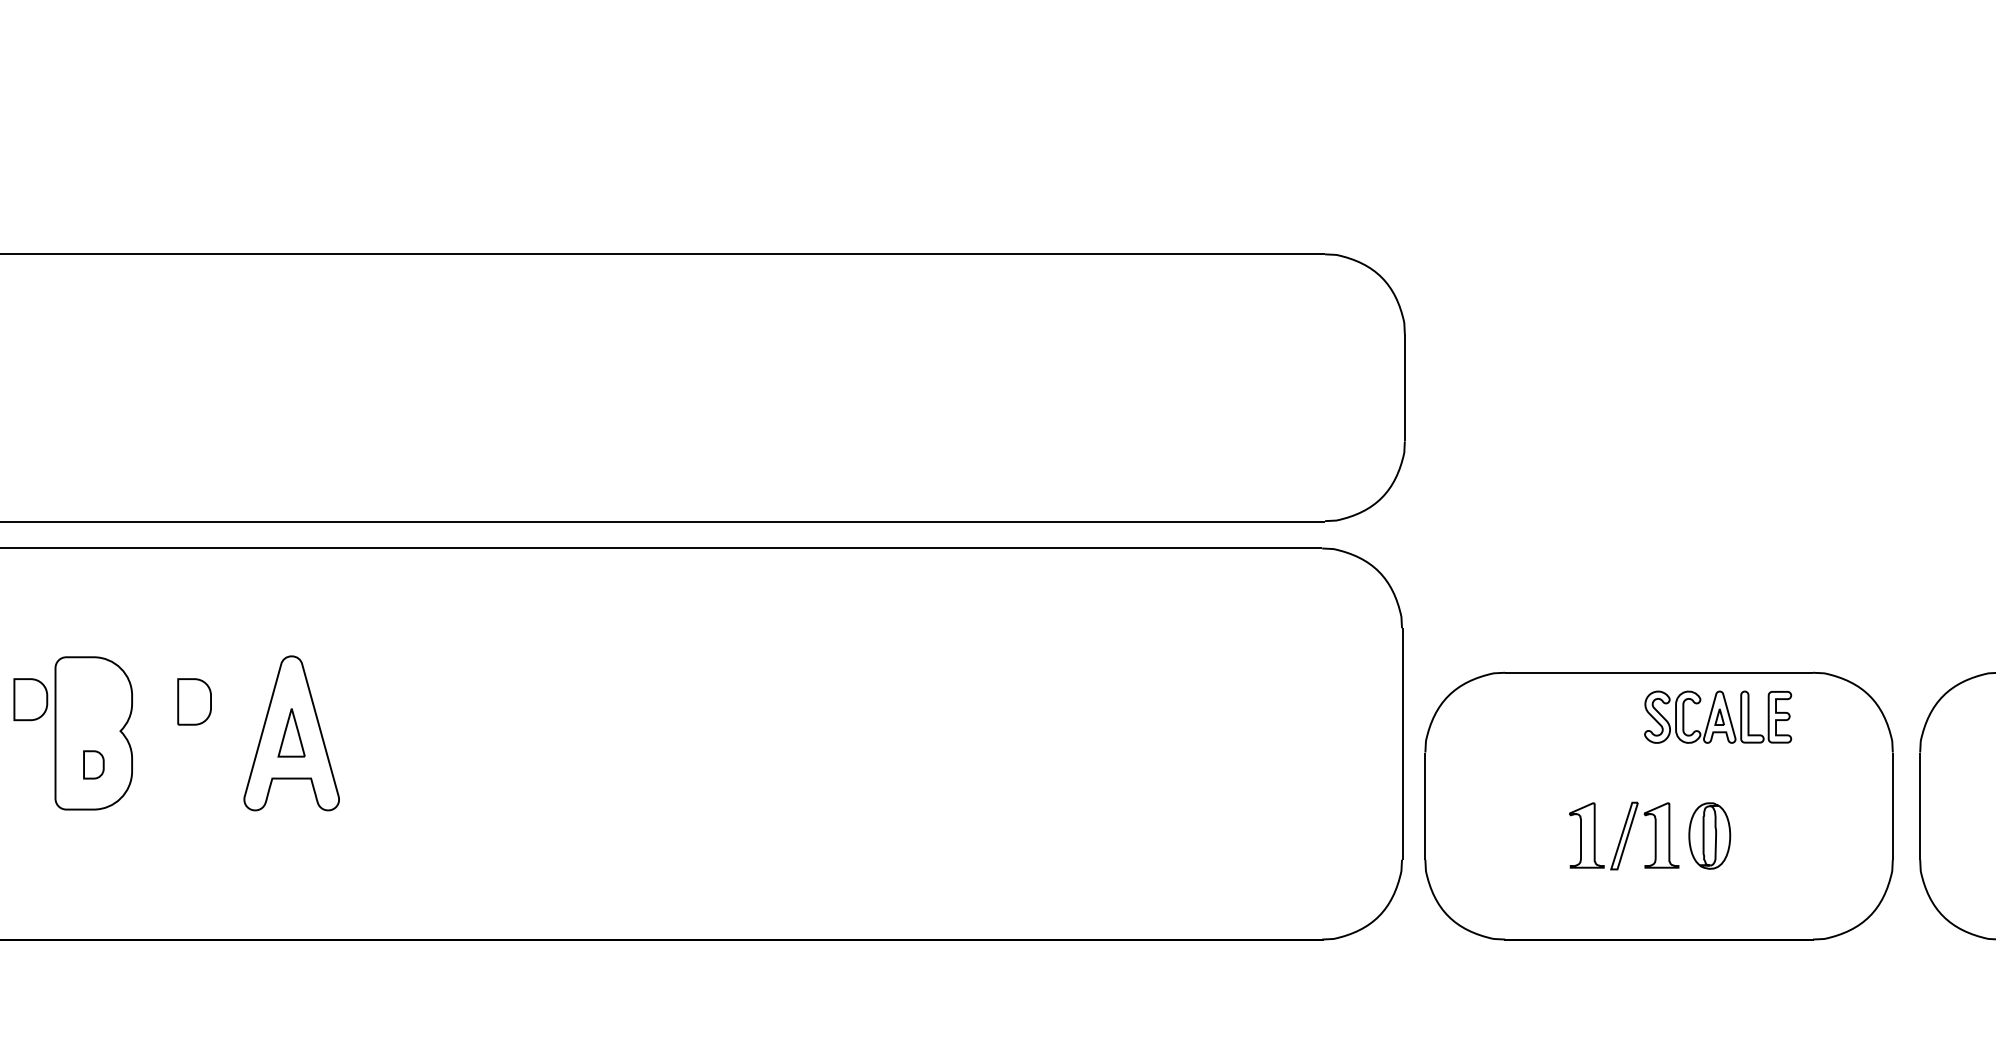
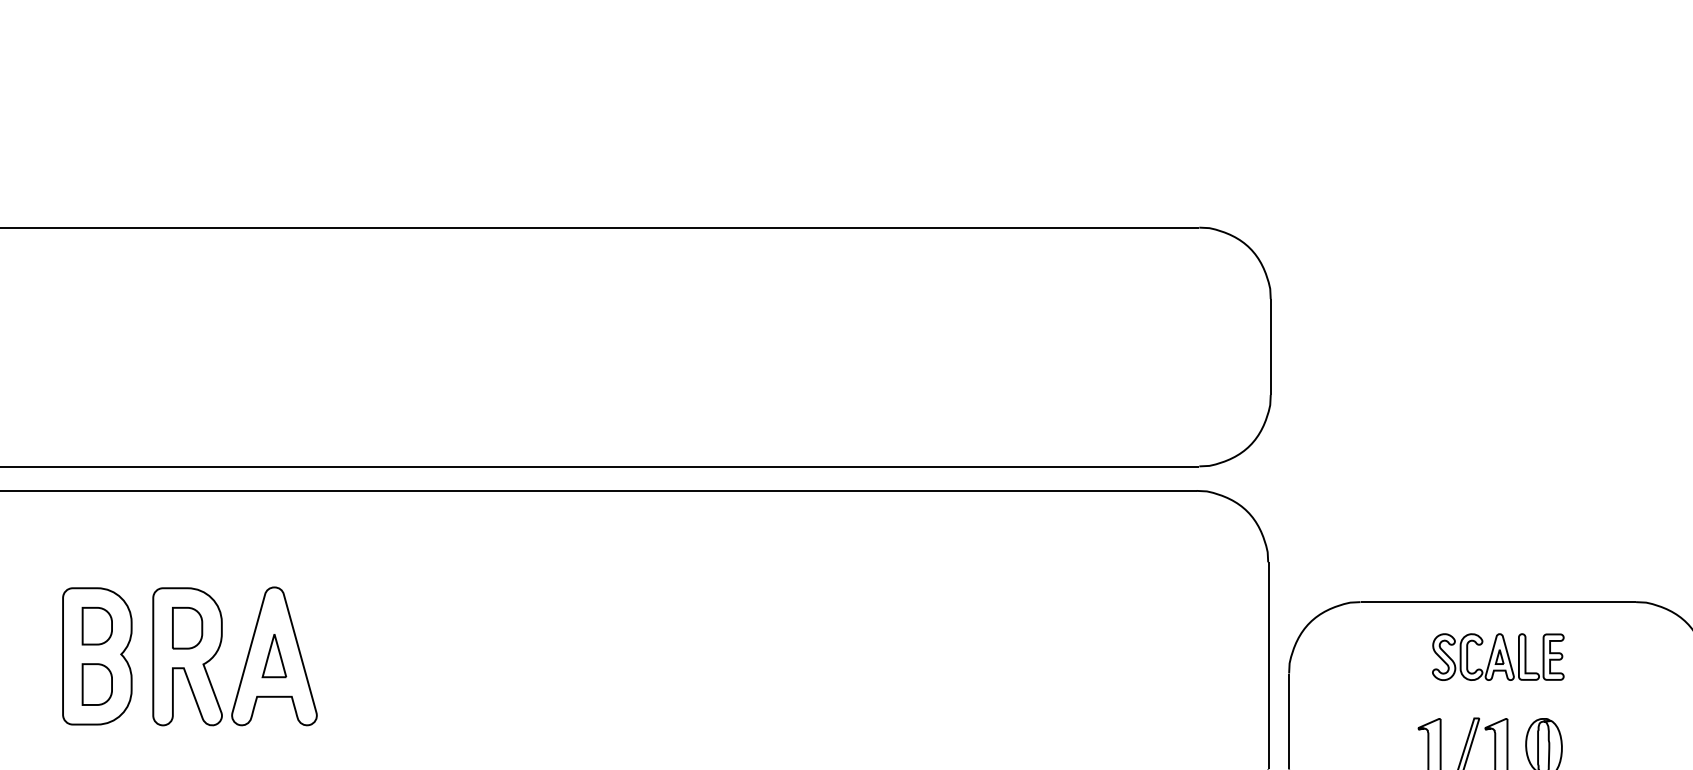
part: (30, 699) -> (97, 626), moved
part: (1718, 716) -> (1498, 656), moved
part: (194, 733) -> (187, 656), added
part: (93, 764) -> (97, 684), size x1.67

